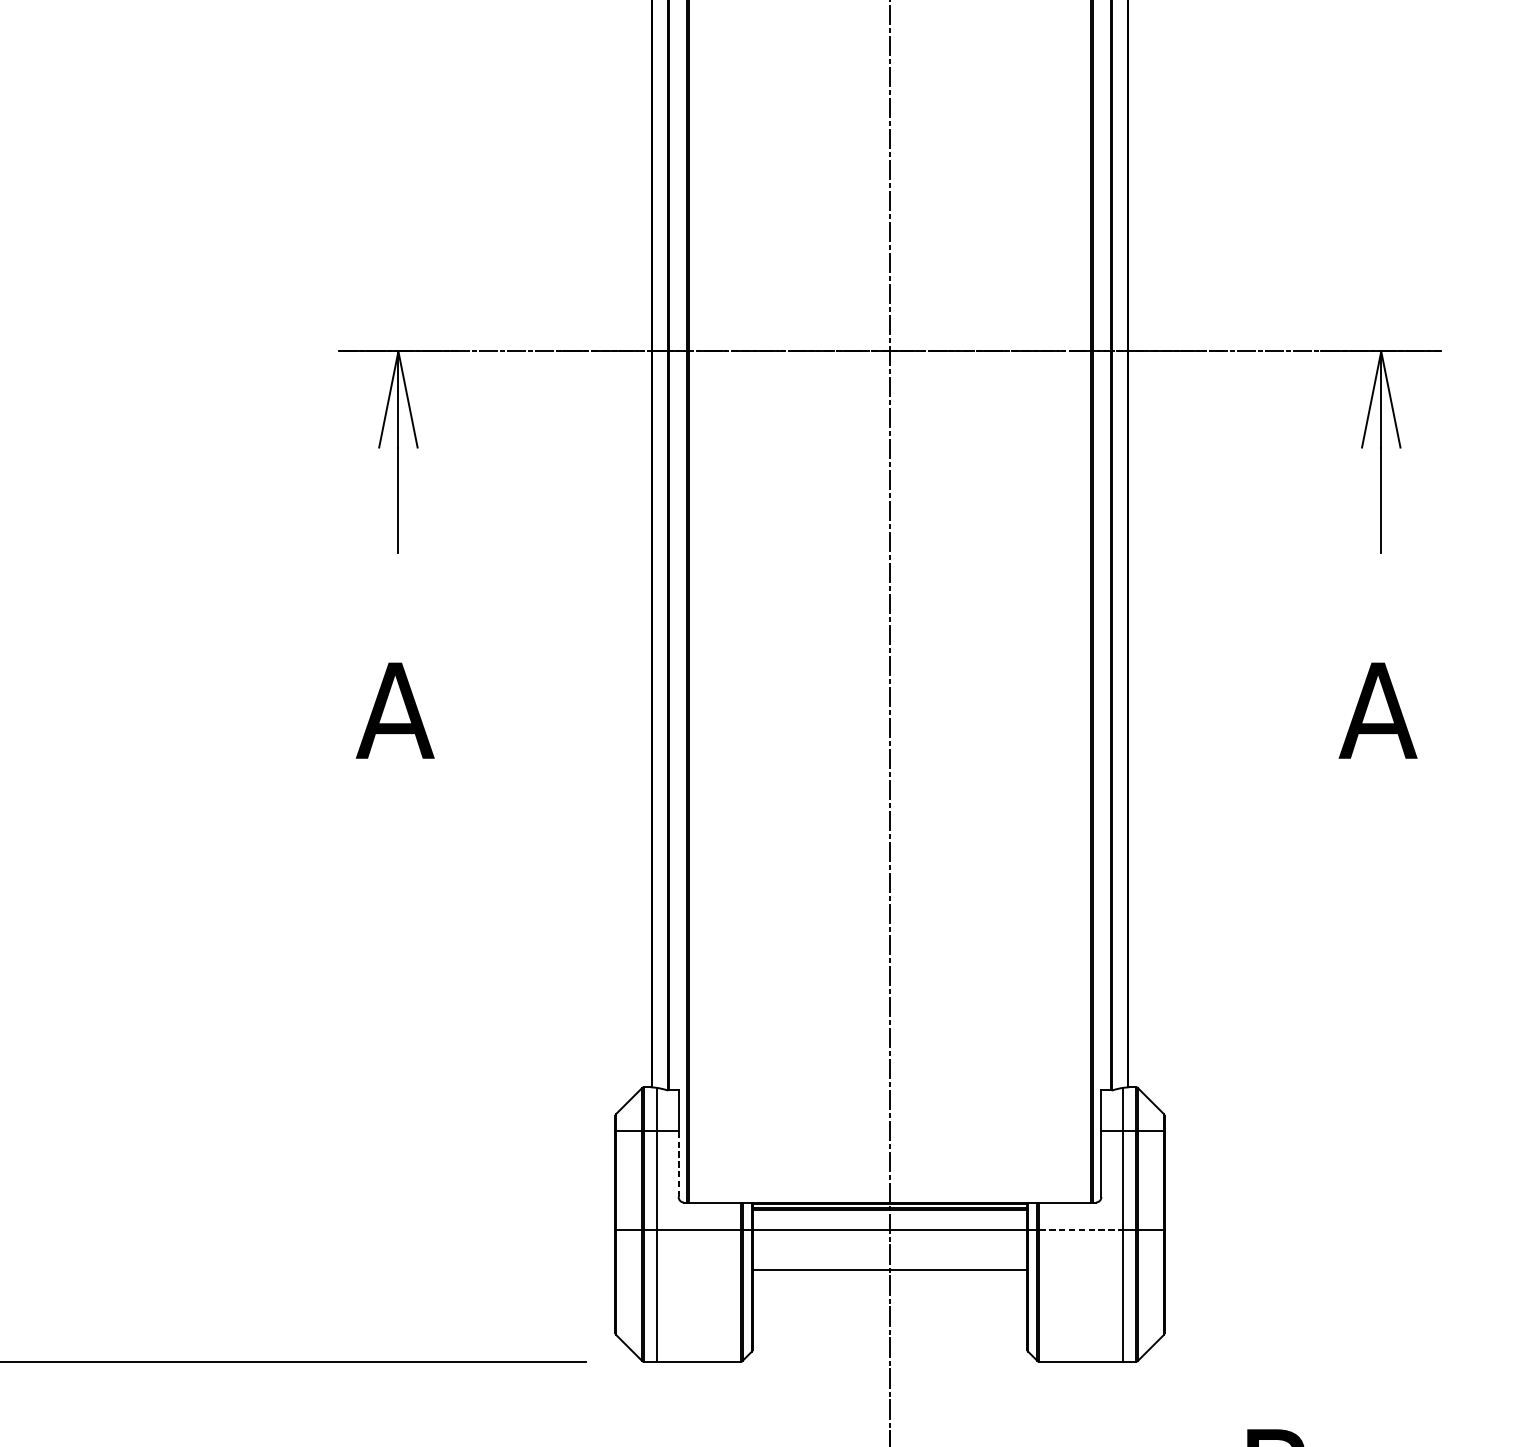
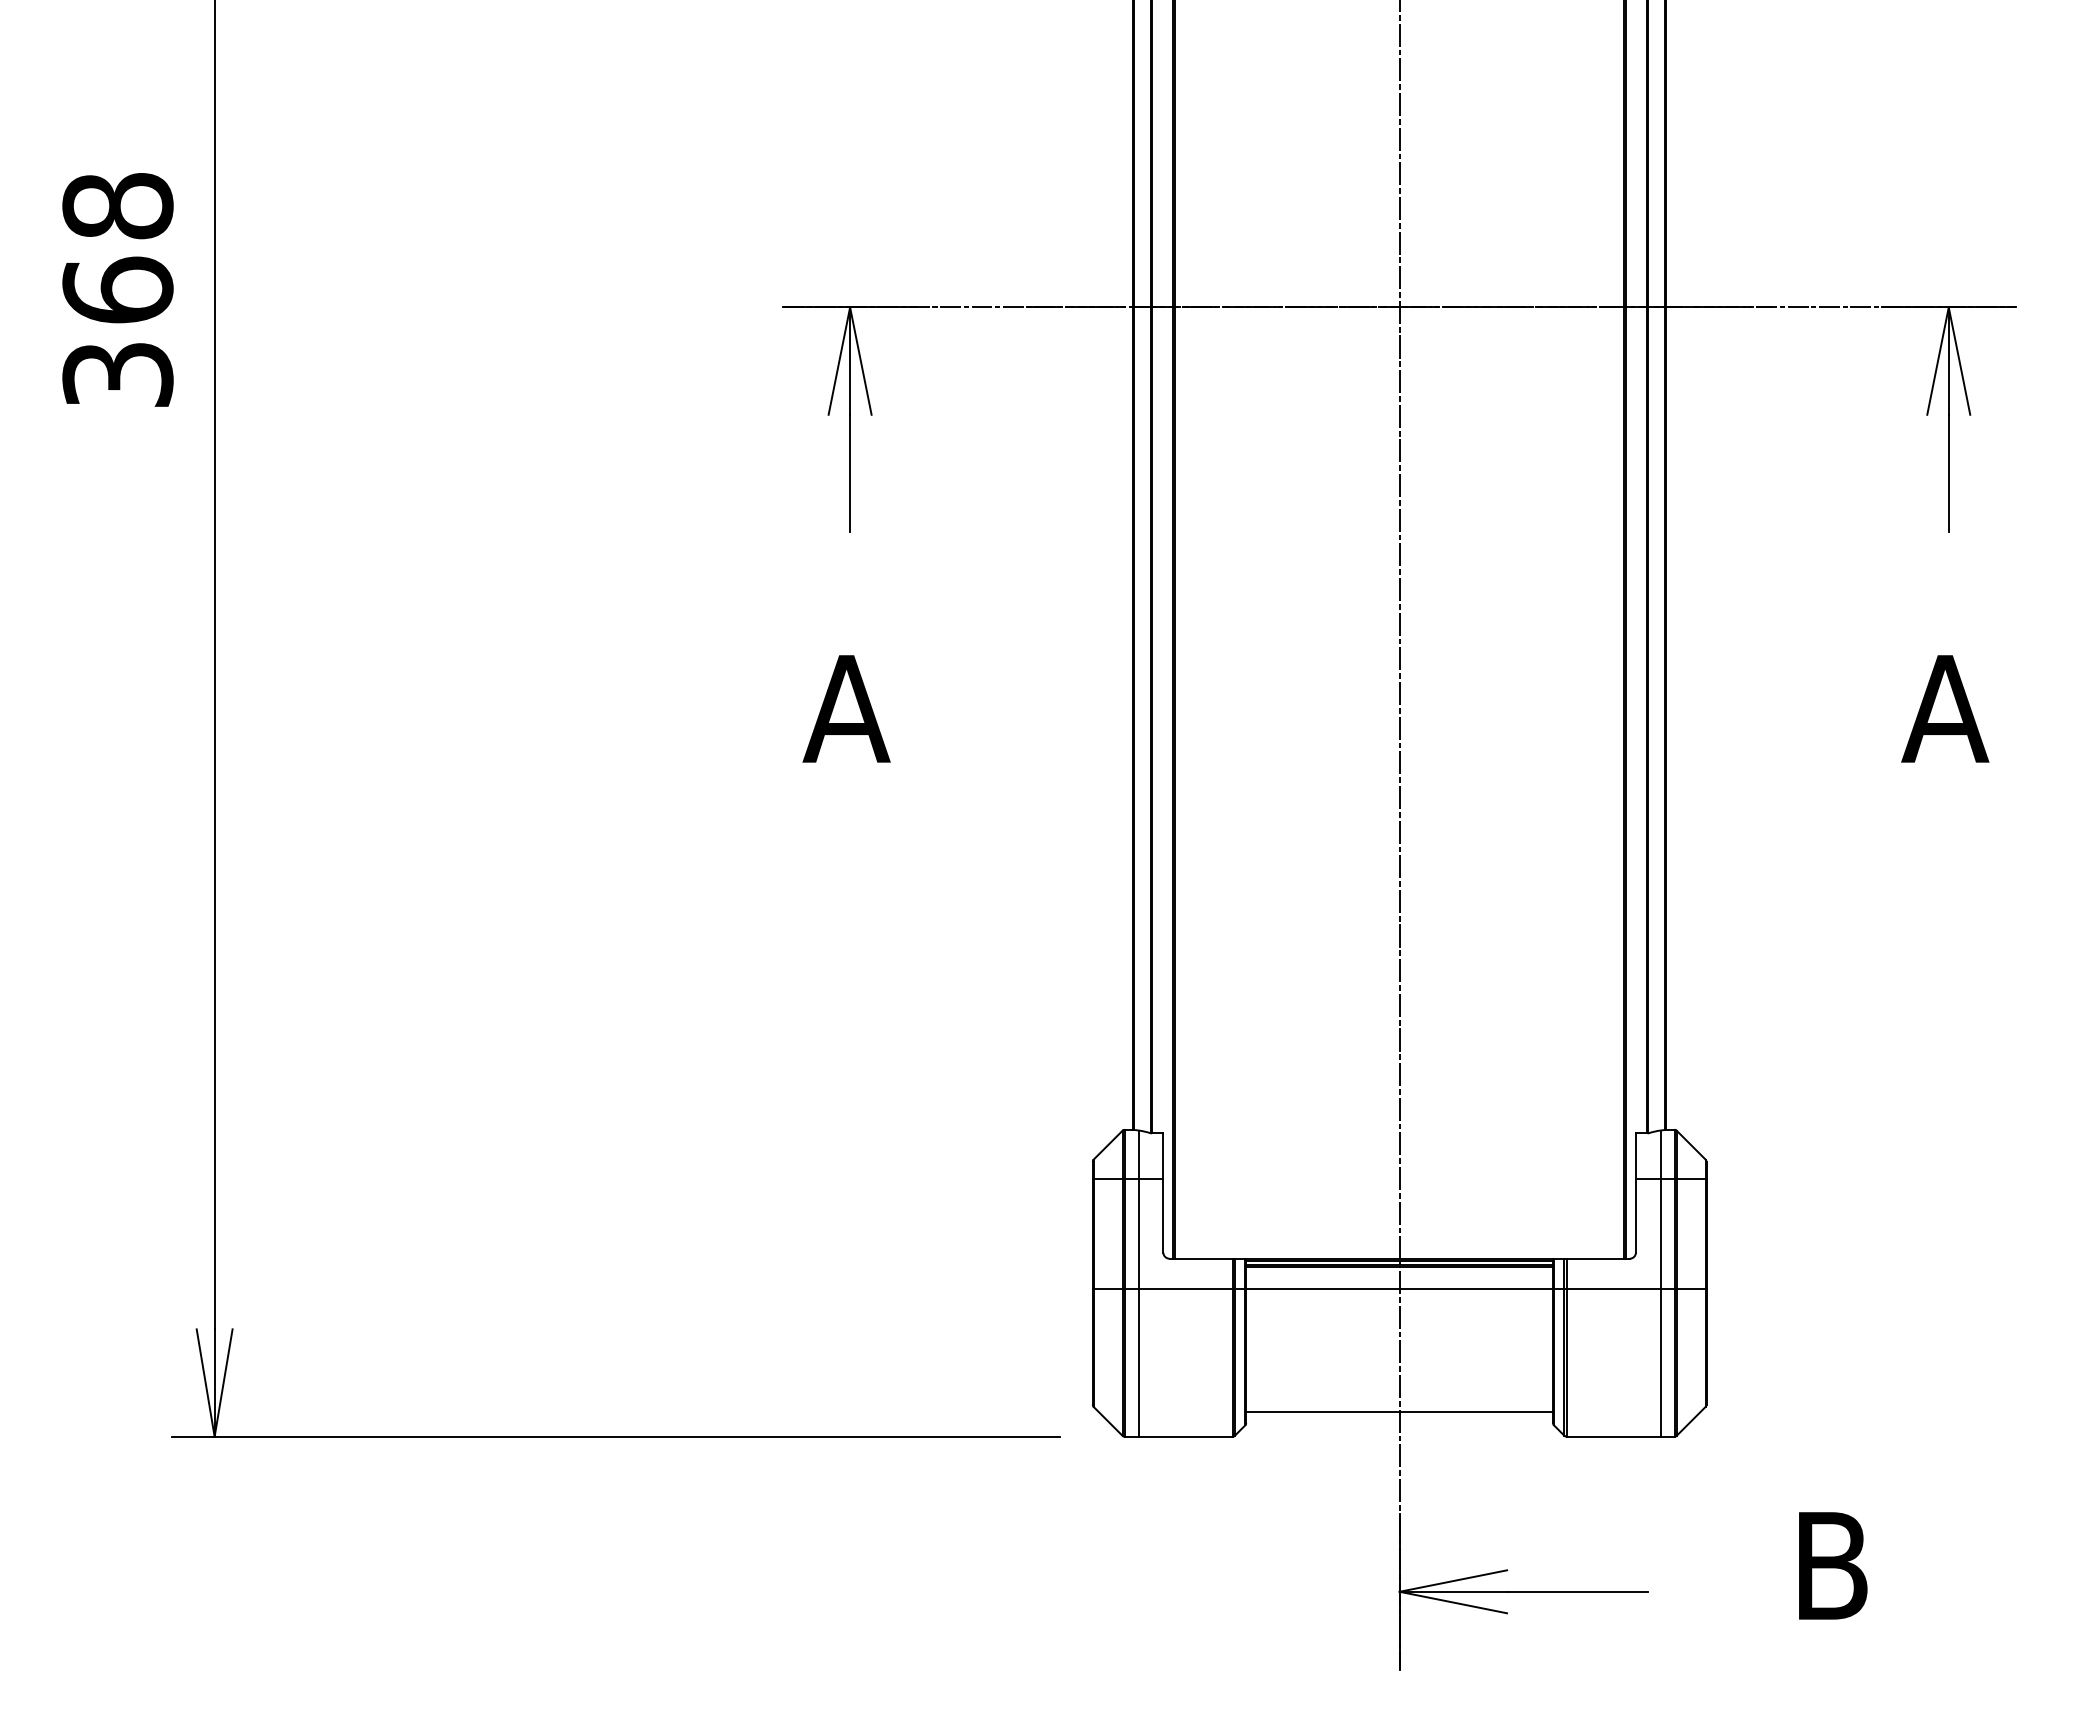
line: (678, 1163) -> (1163, 1215), dashed -> solid
line: (1081, 1230) -> (1613, 1289), dashed -> solid
line: (889, 1270) -> (1399, 1412), moved

